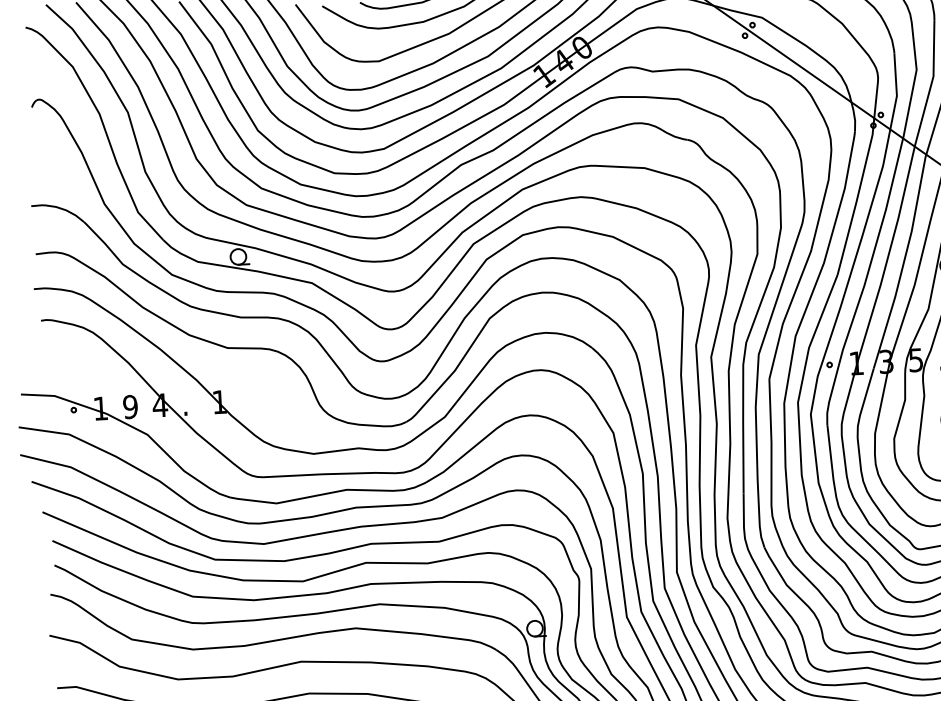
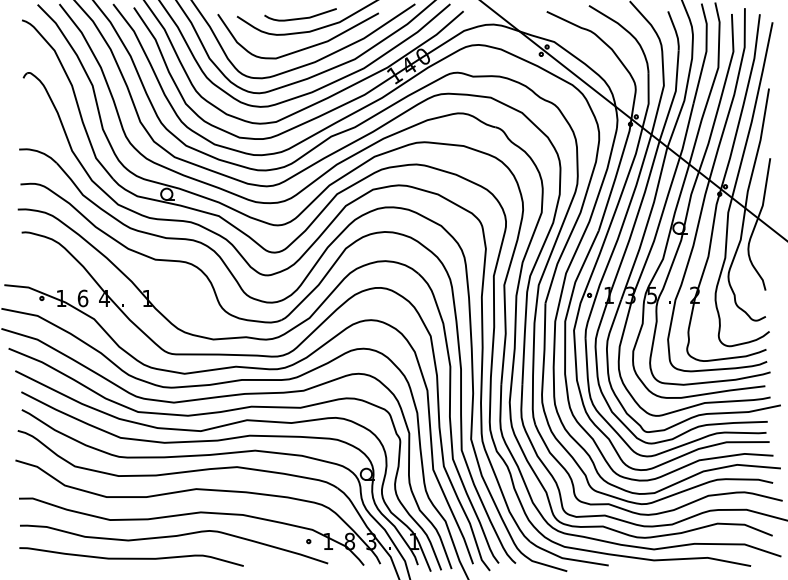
text: (129, 407) -> (82, 298), 9 -> 6

